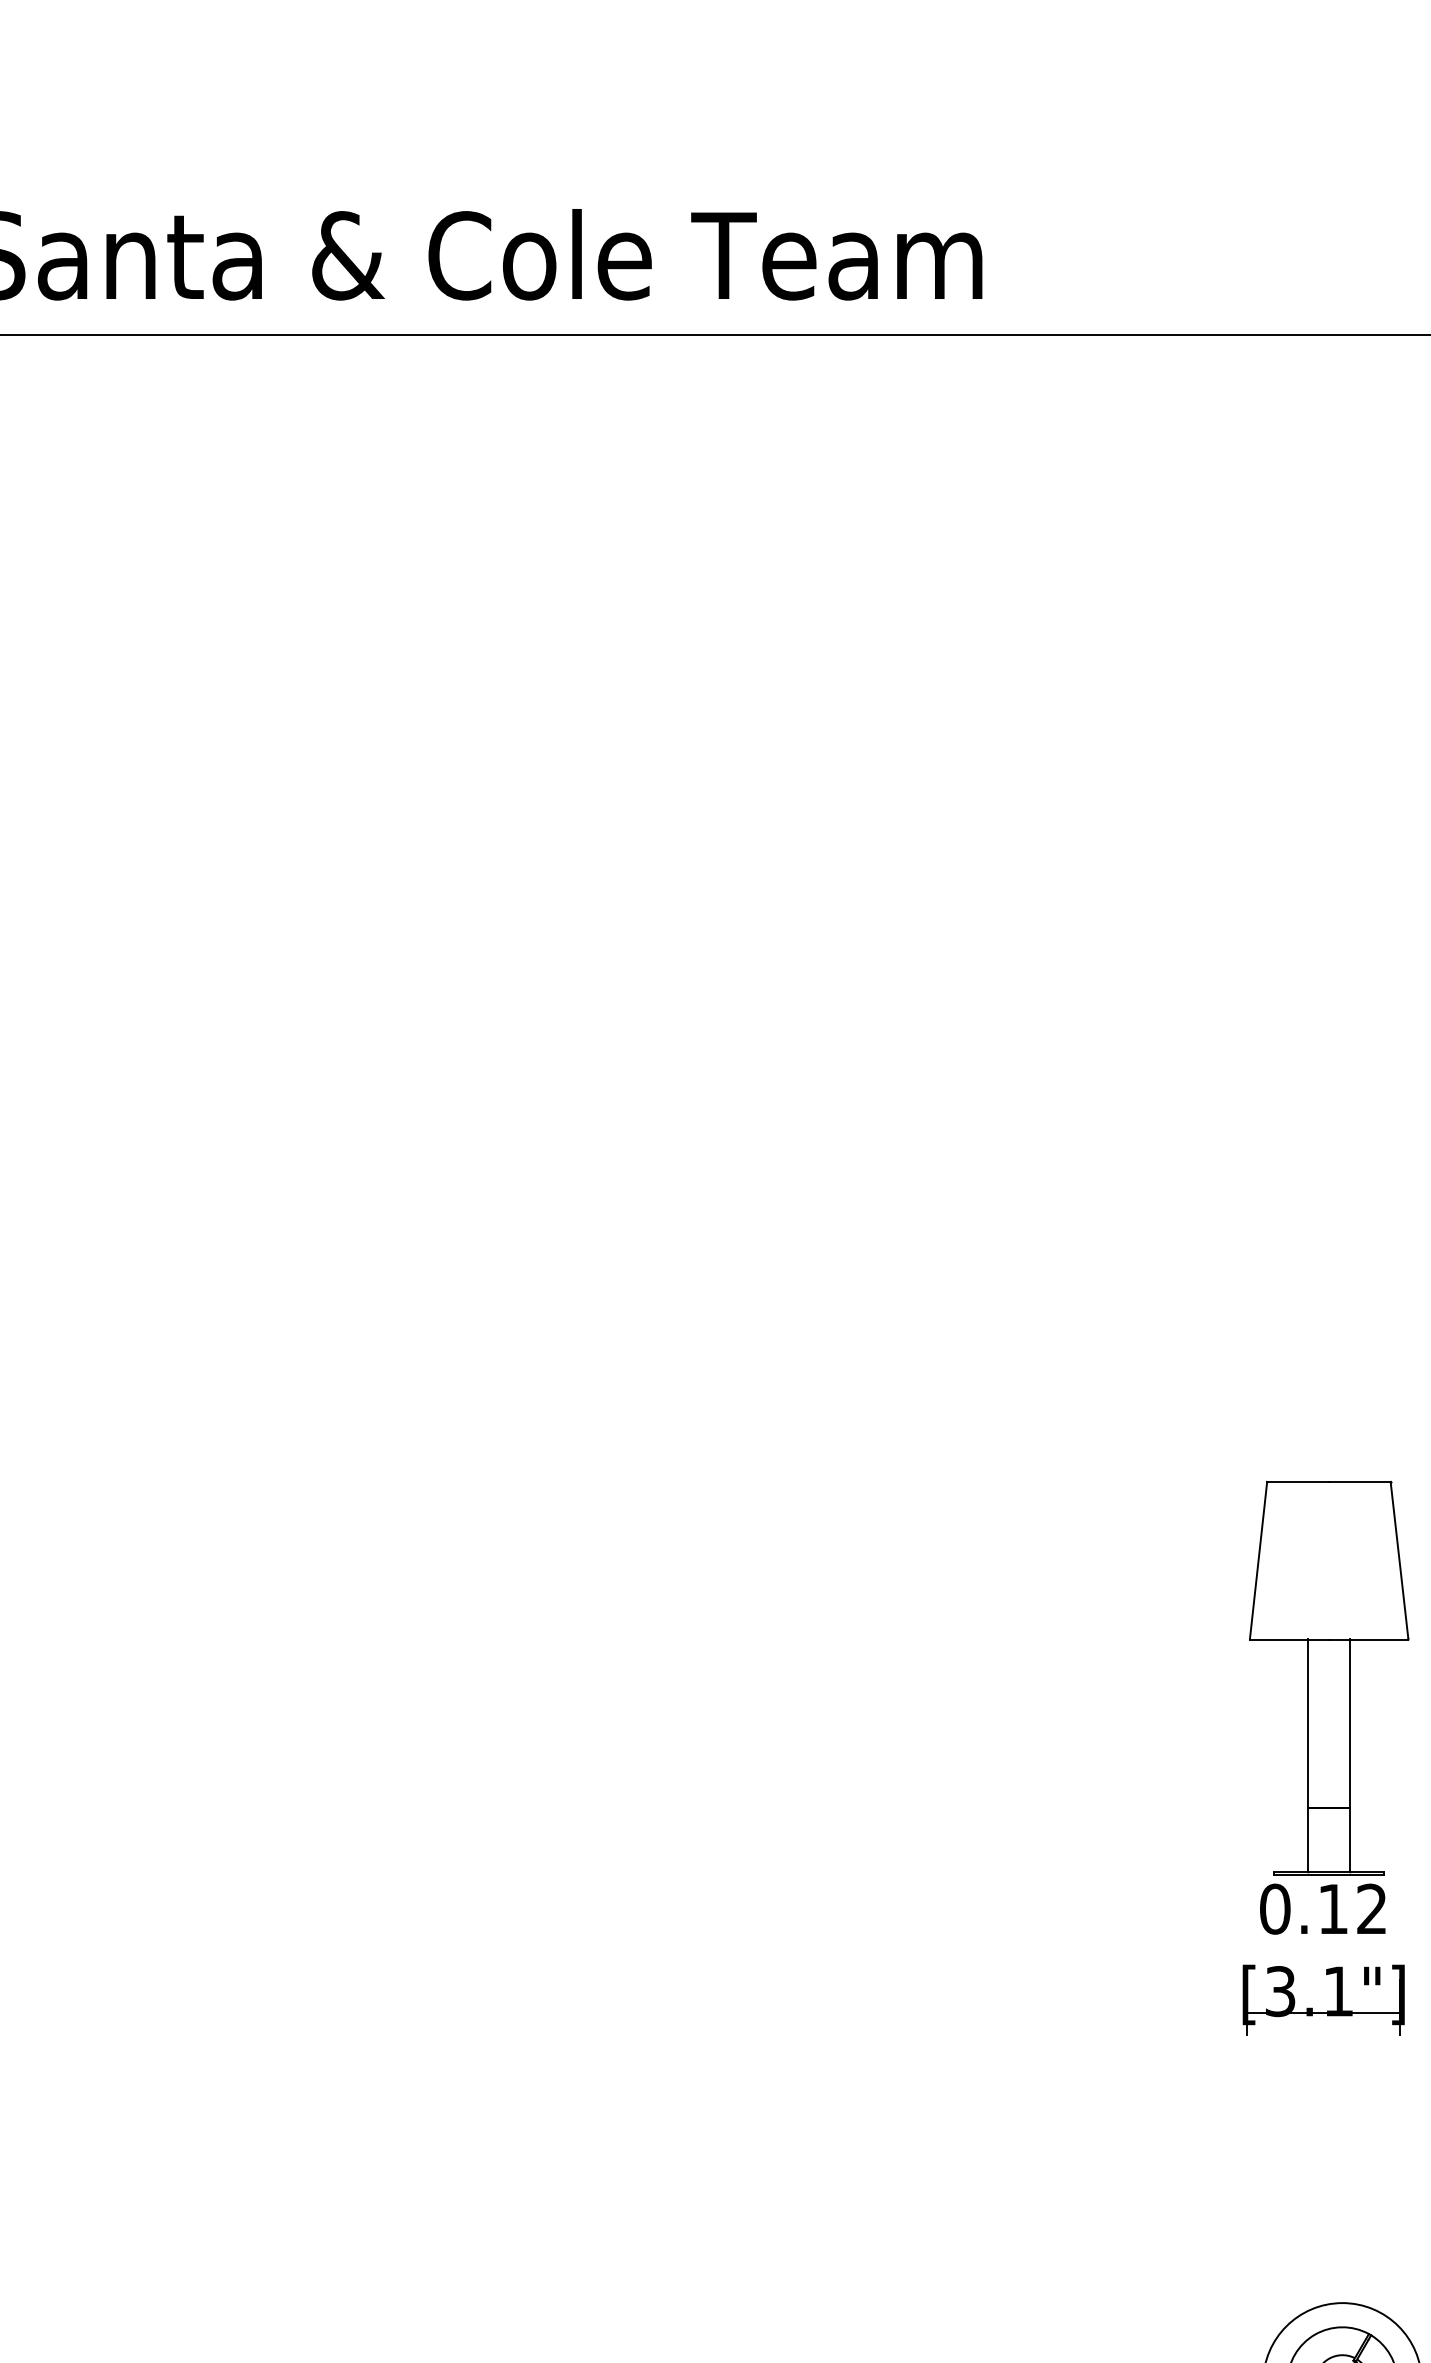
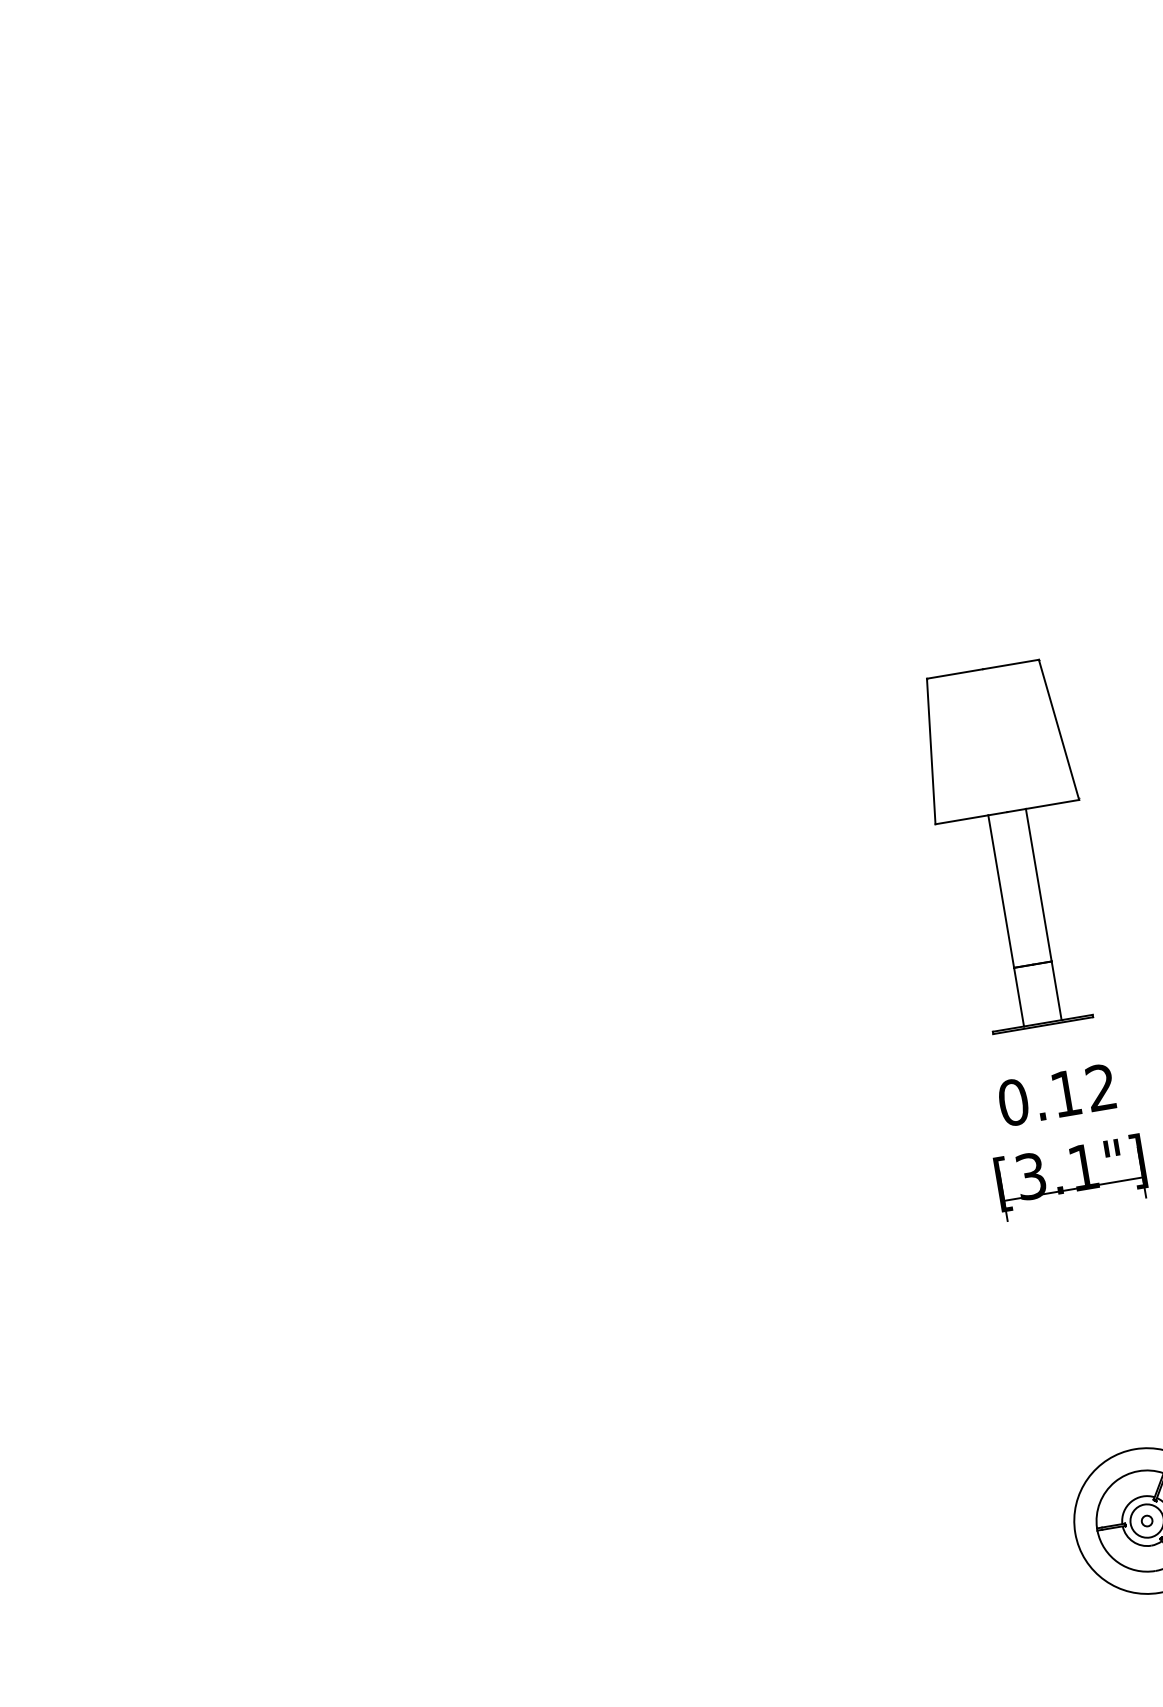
part: (1329, 1678) -> (1013, 847), moved

